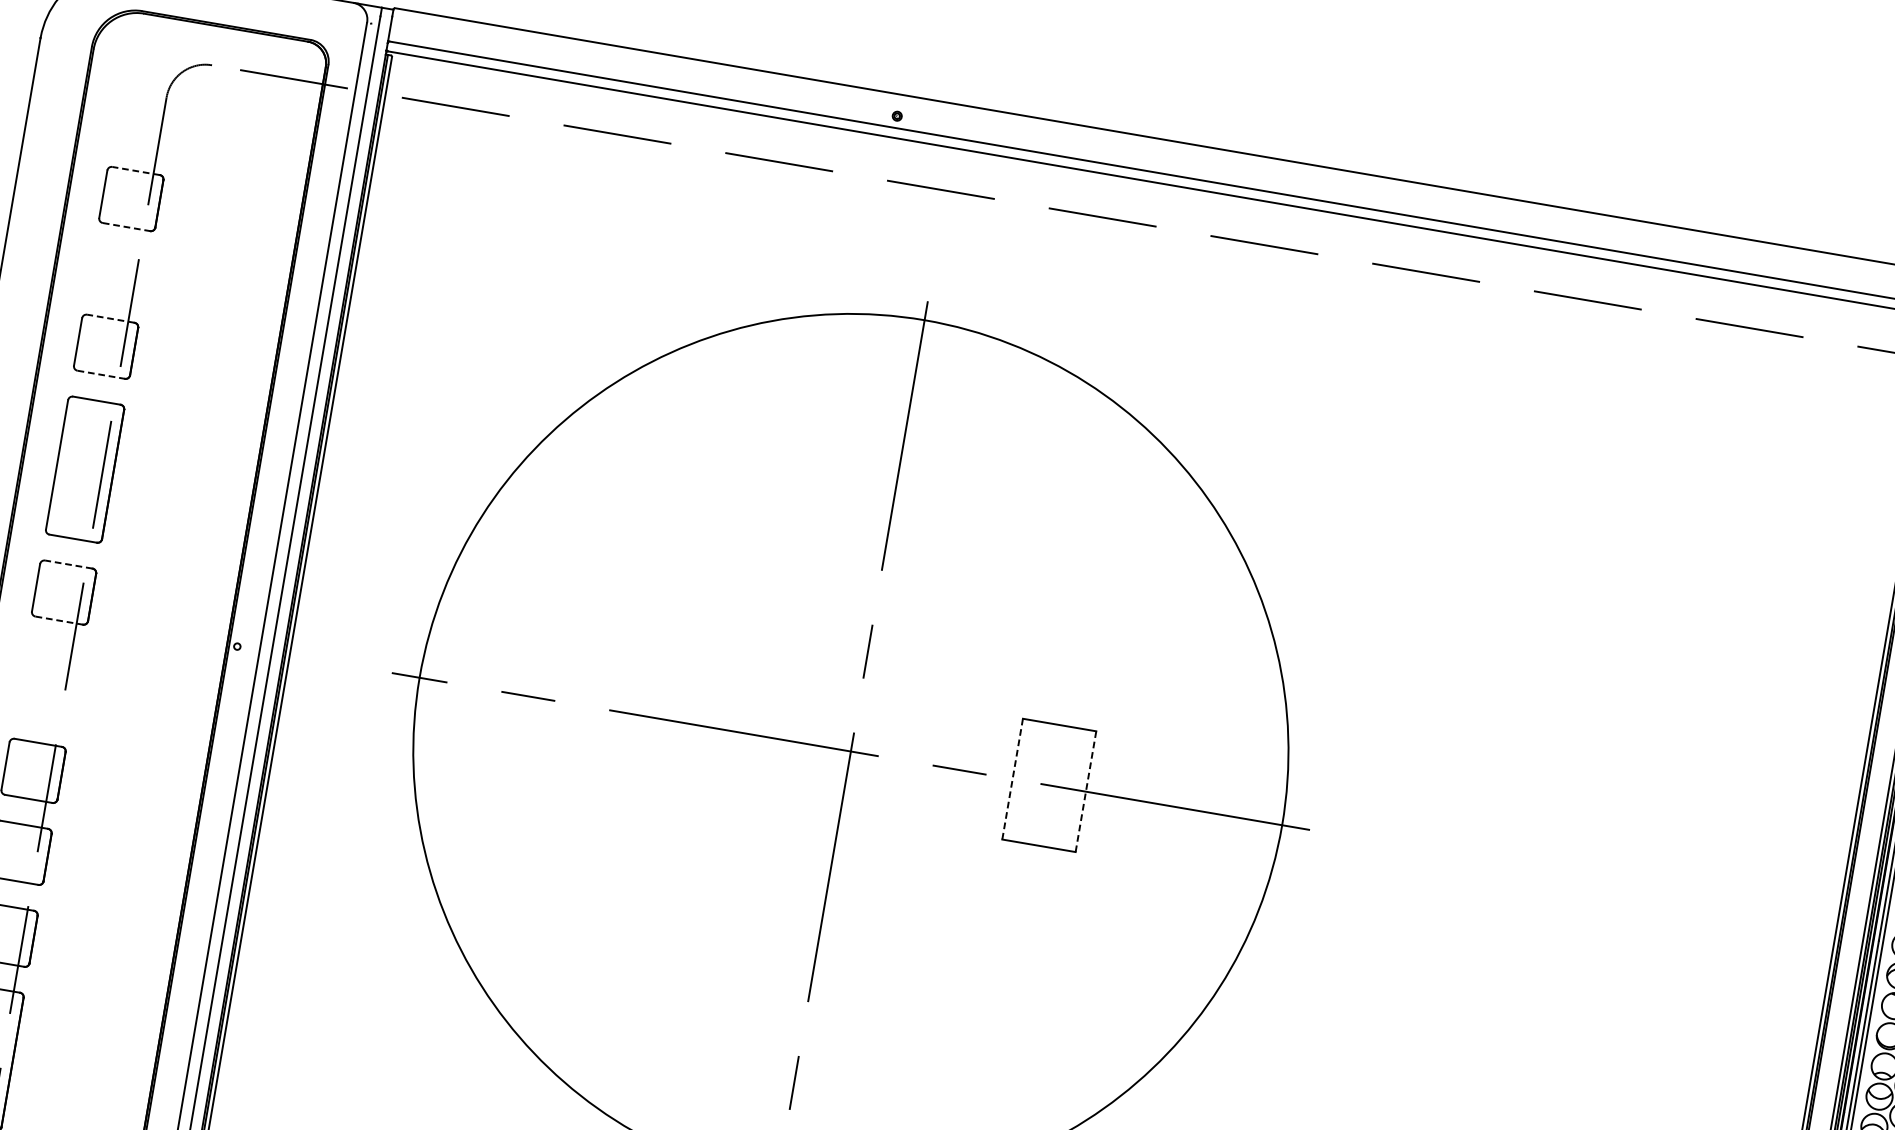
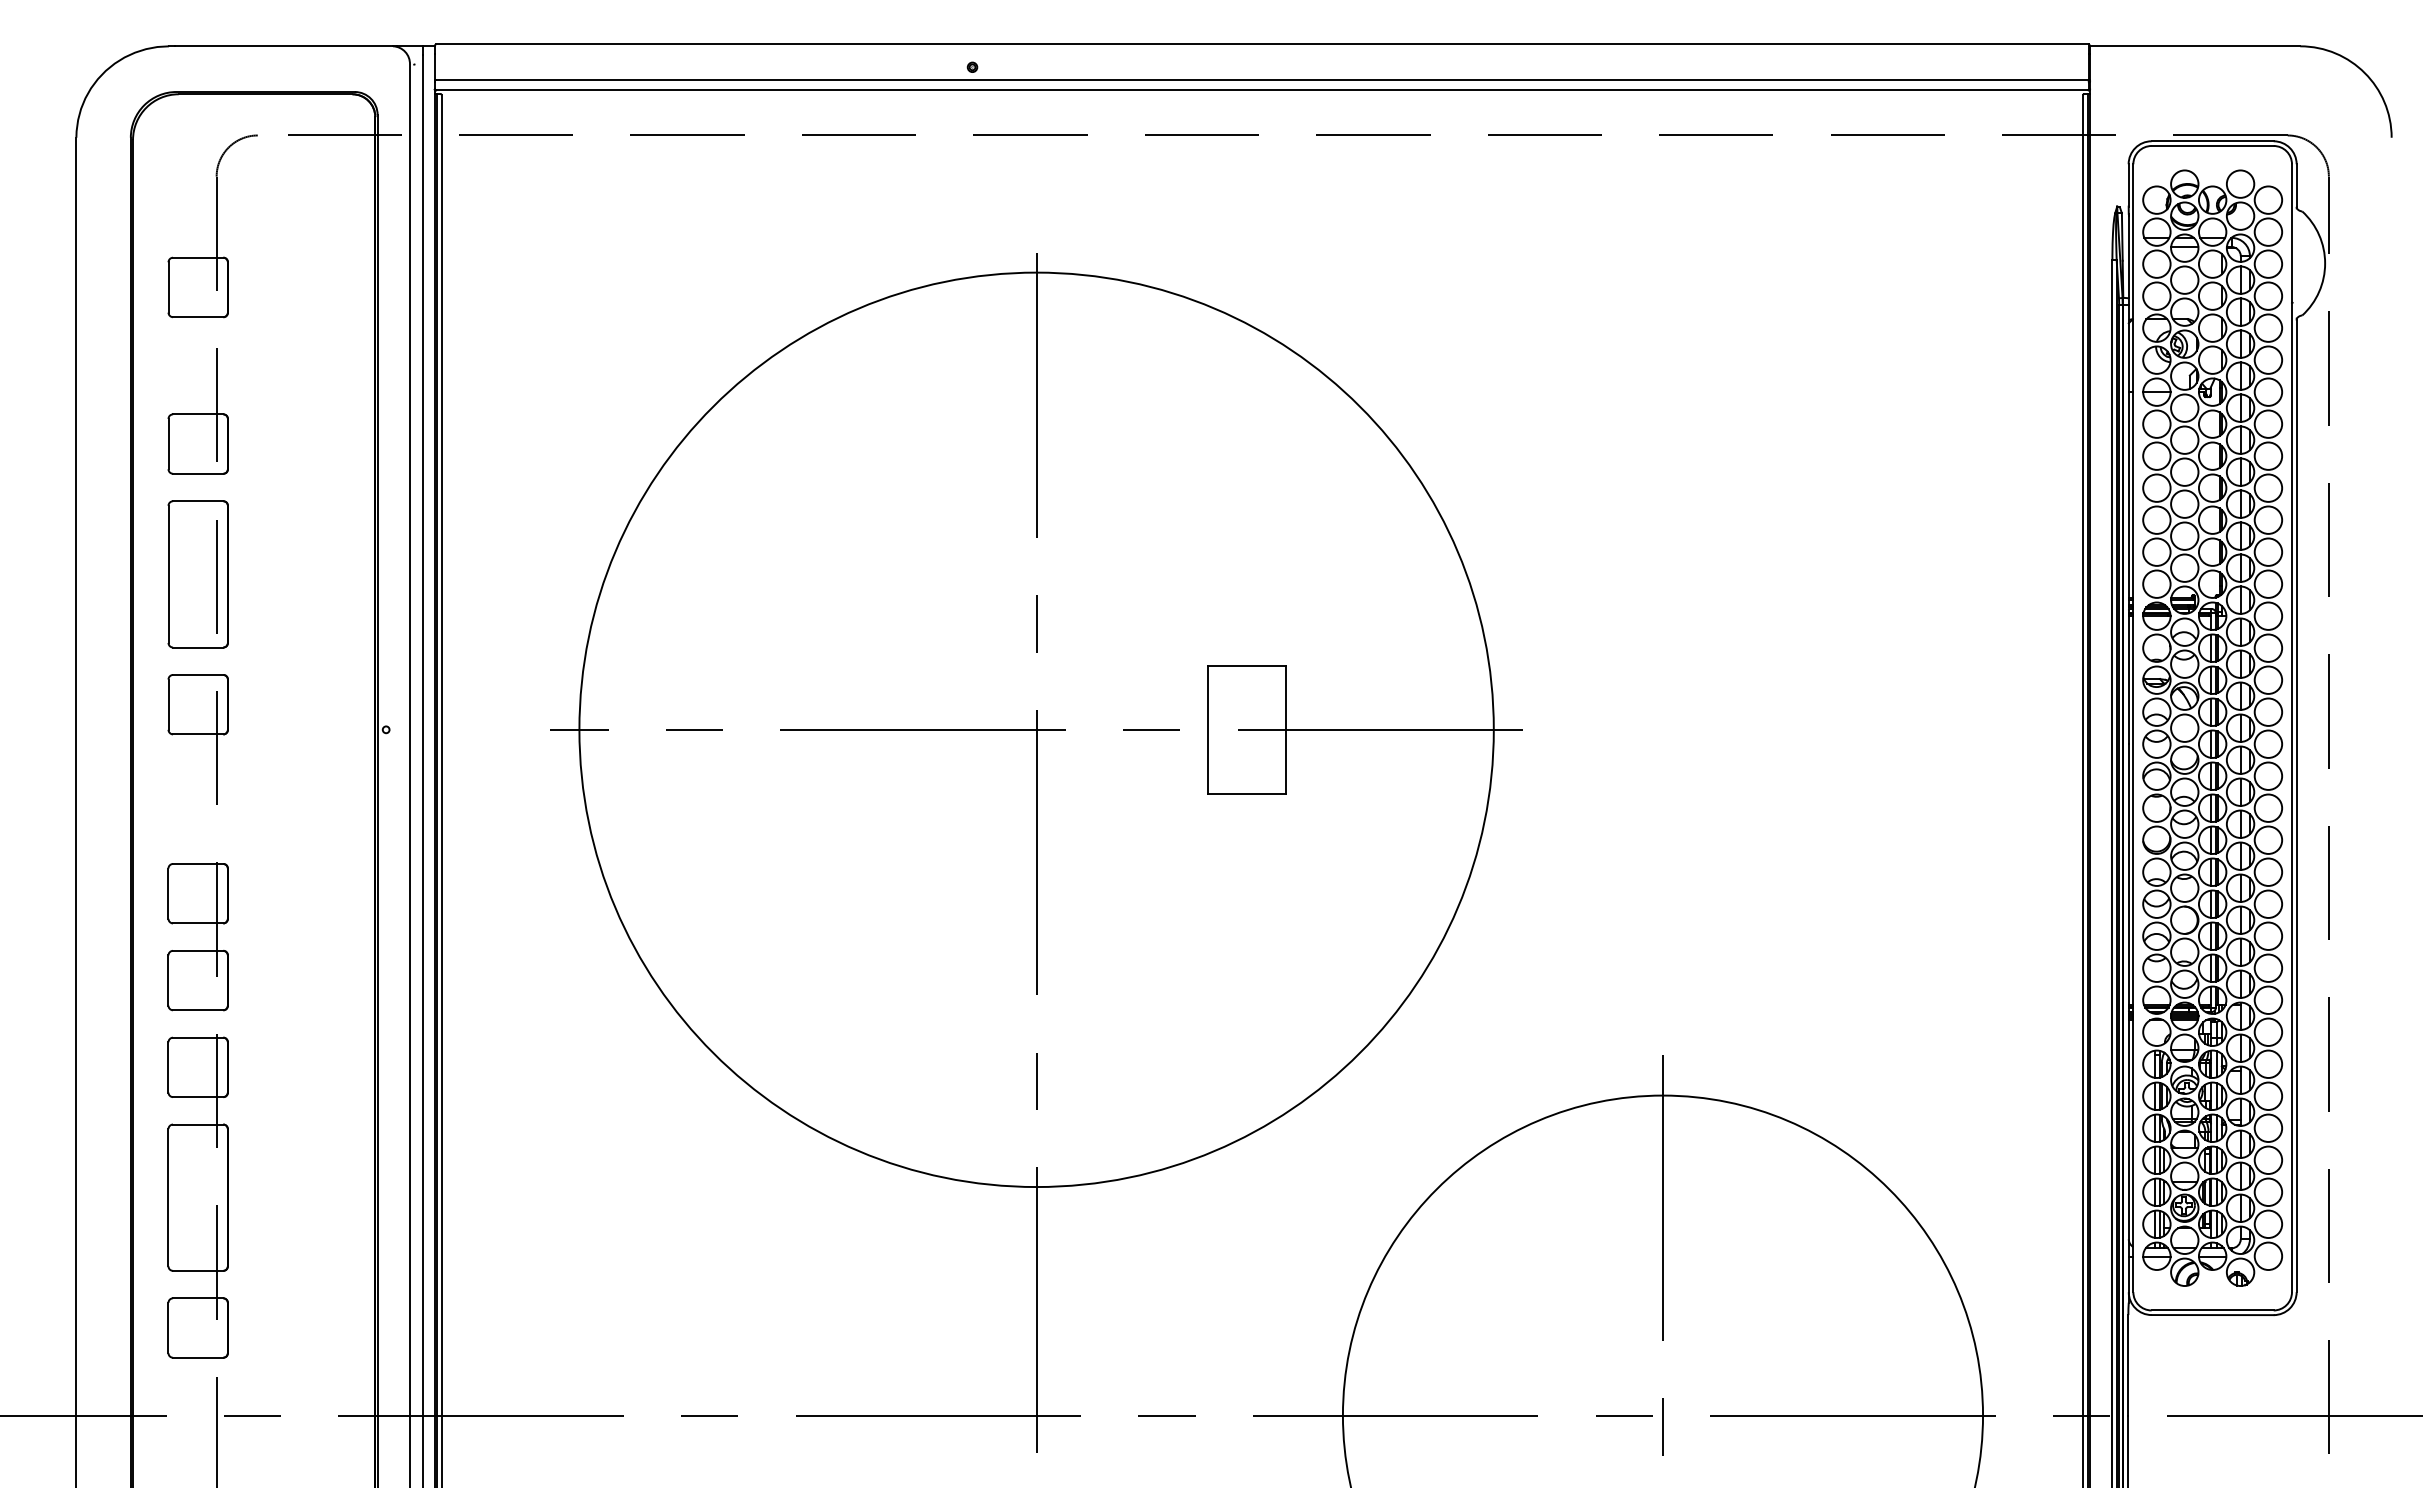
line: (135, 170) -> (197, 257), dashed -> solid
line: (126, 227) -> (198, 317), dashed -> solid
line: (110, 318) -> (197, 414), dashed -> solid
line: (101, 374) -> (198, 473), dashed -> solid
line: (68, 564) -> (197, 674), dashed -> solid
line: (59, 620) -> (198, 734), dashed -> solid
line: (1012, 779) -> (1208, 730), dashed -> solid
line: (1085, 791) -> (1285, 729), dashed -> solid

